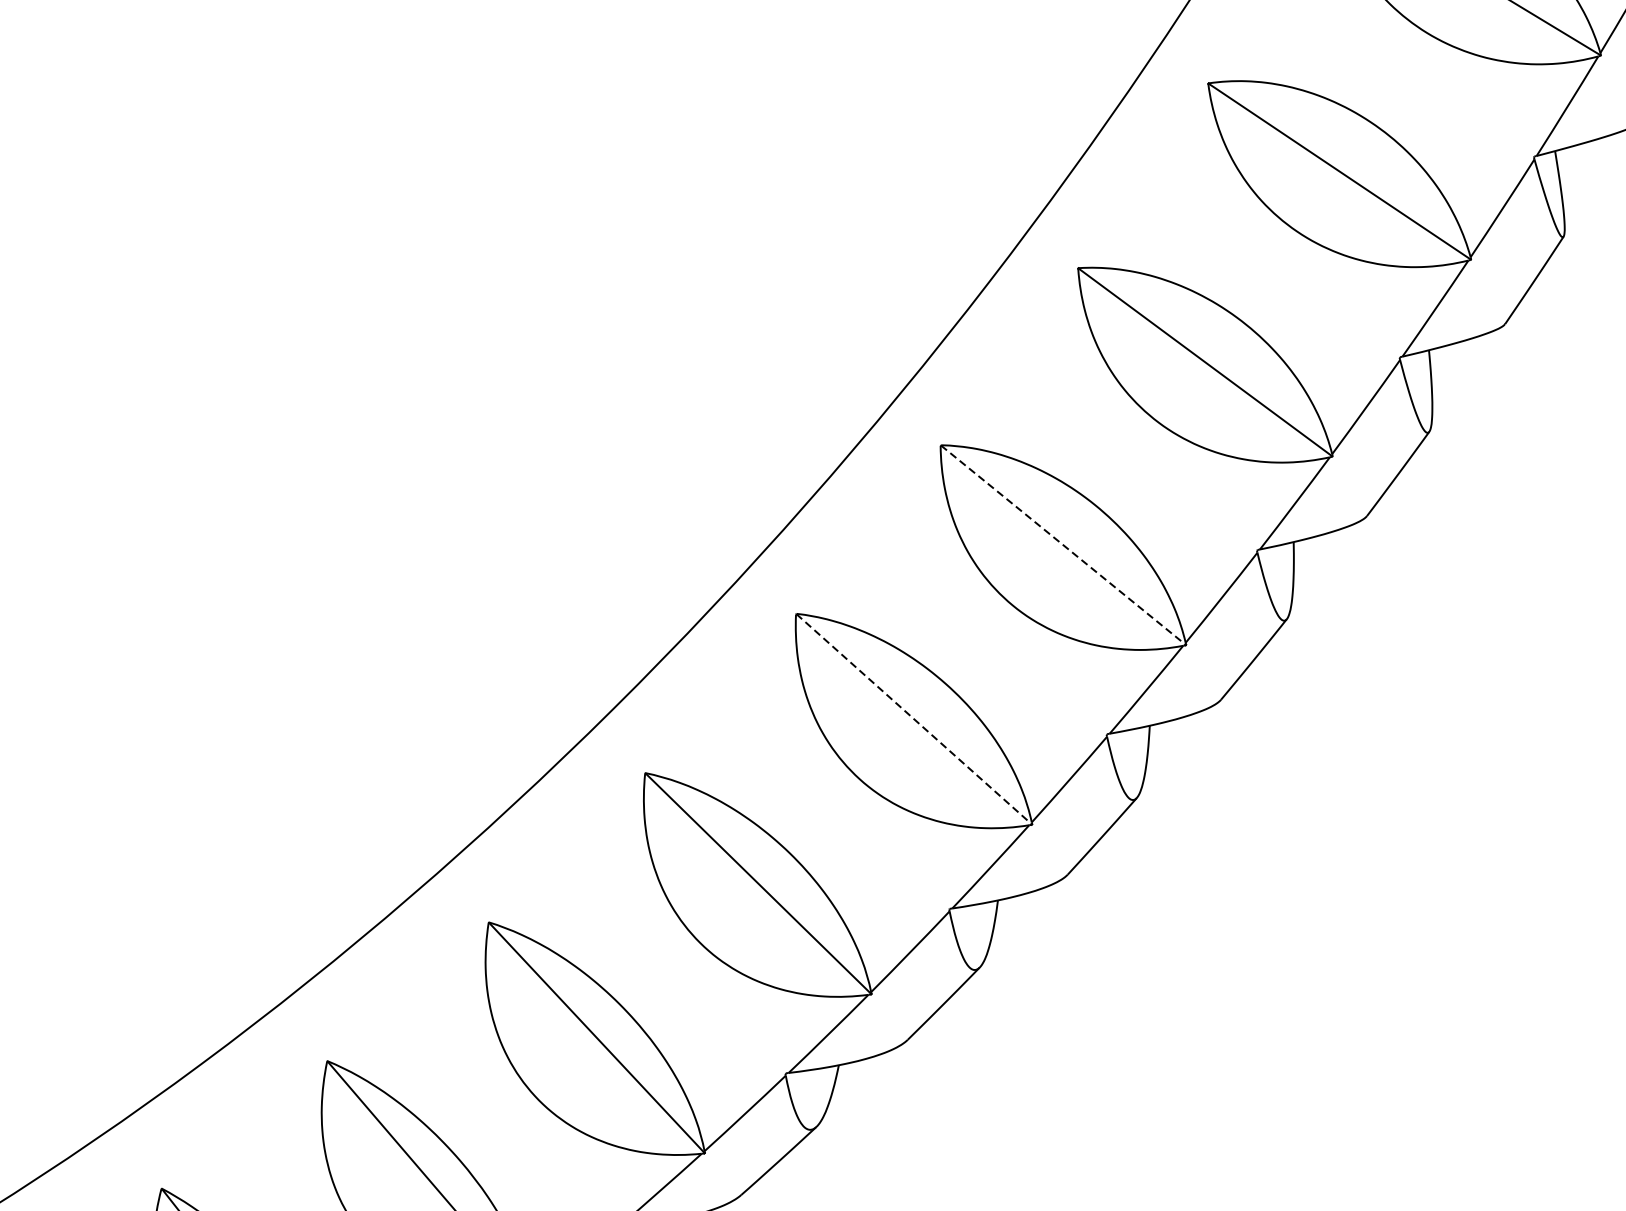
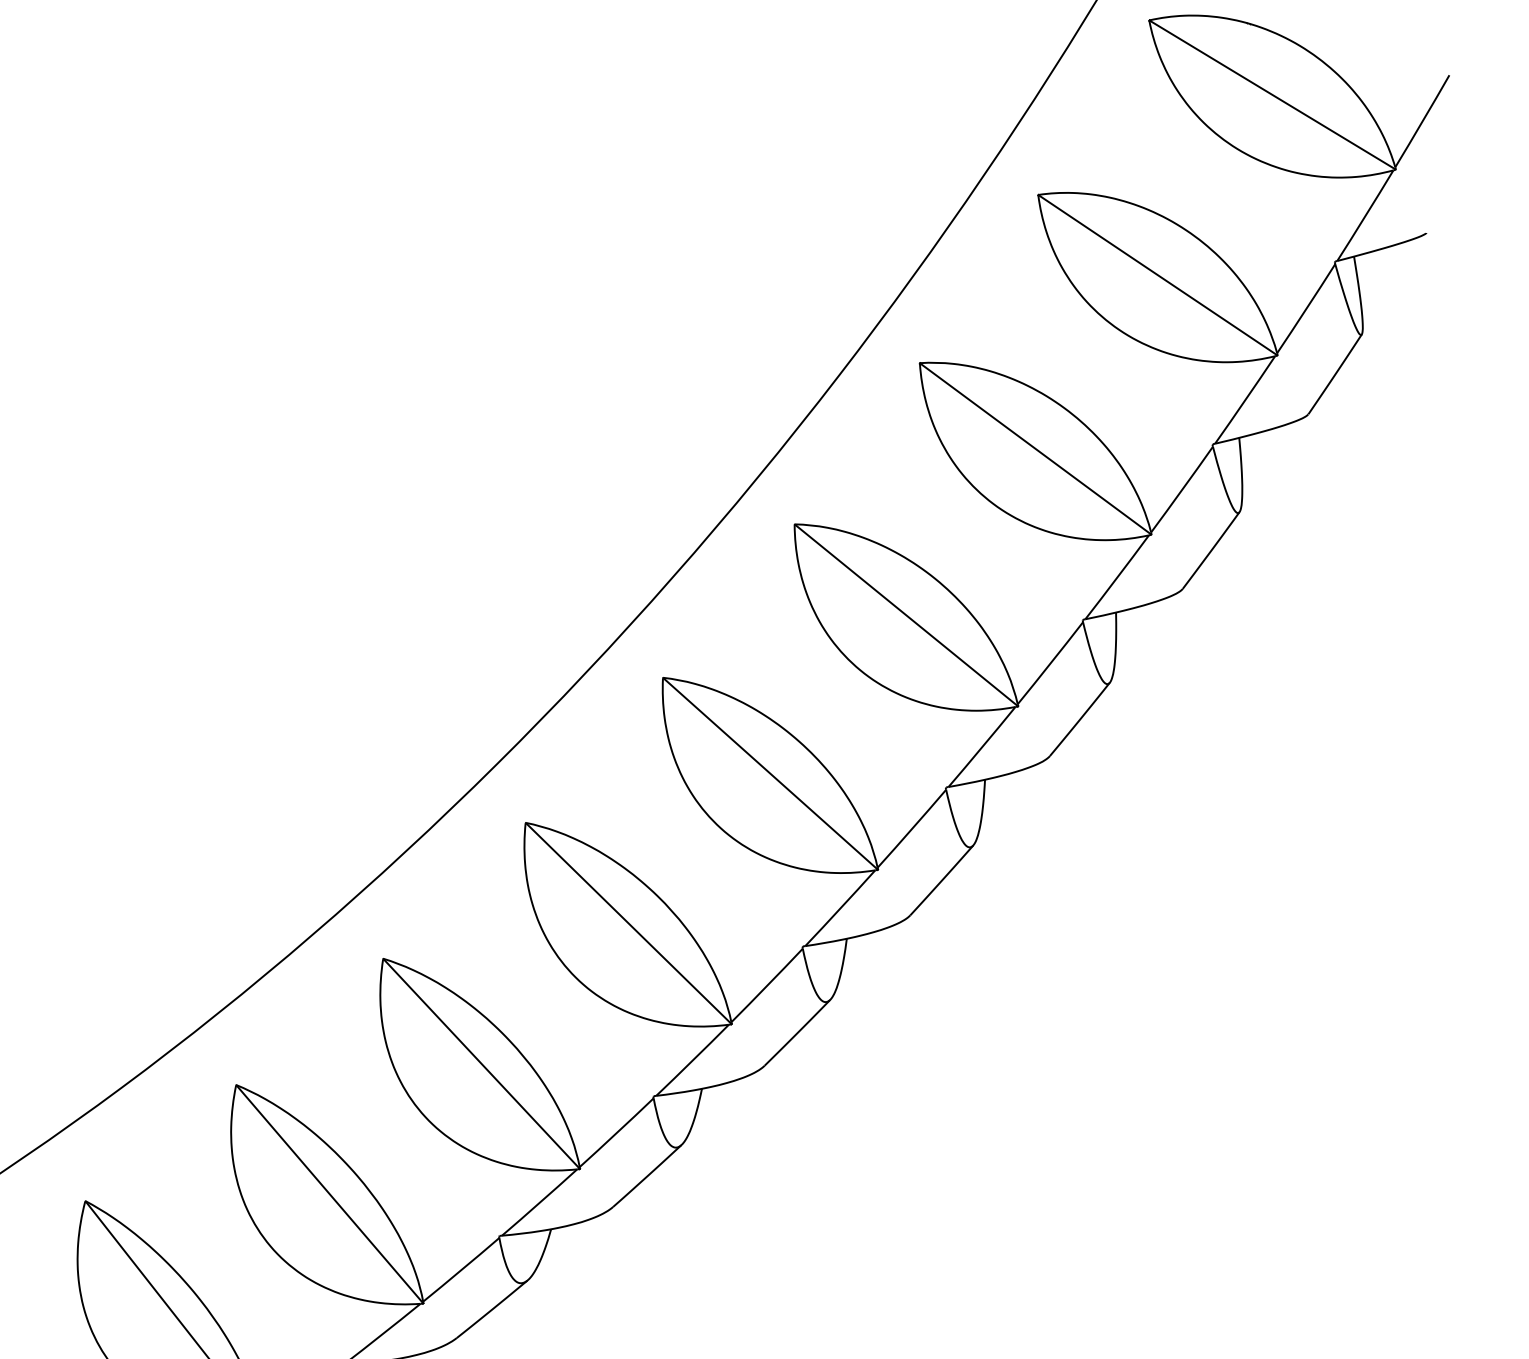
line: (1063, 545) -> (906, 615), dashed -> solid
line: (914, 718) -> (770, 773), dashed -> solid

